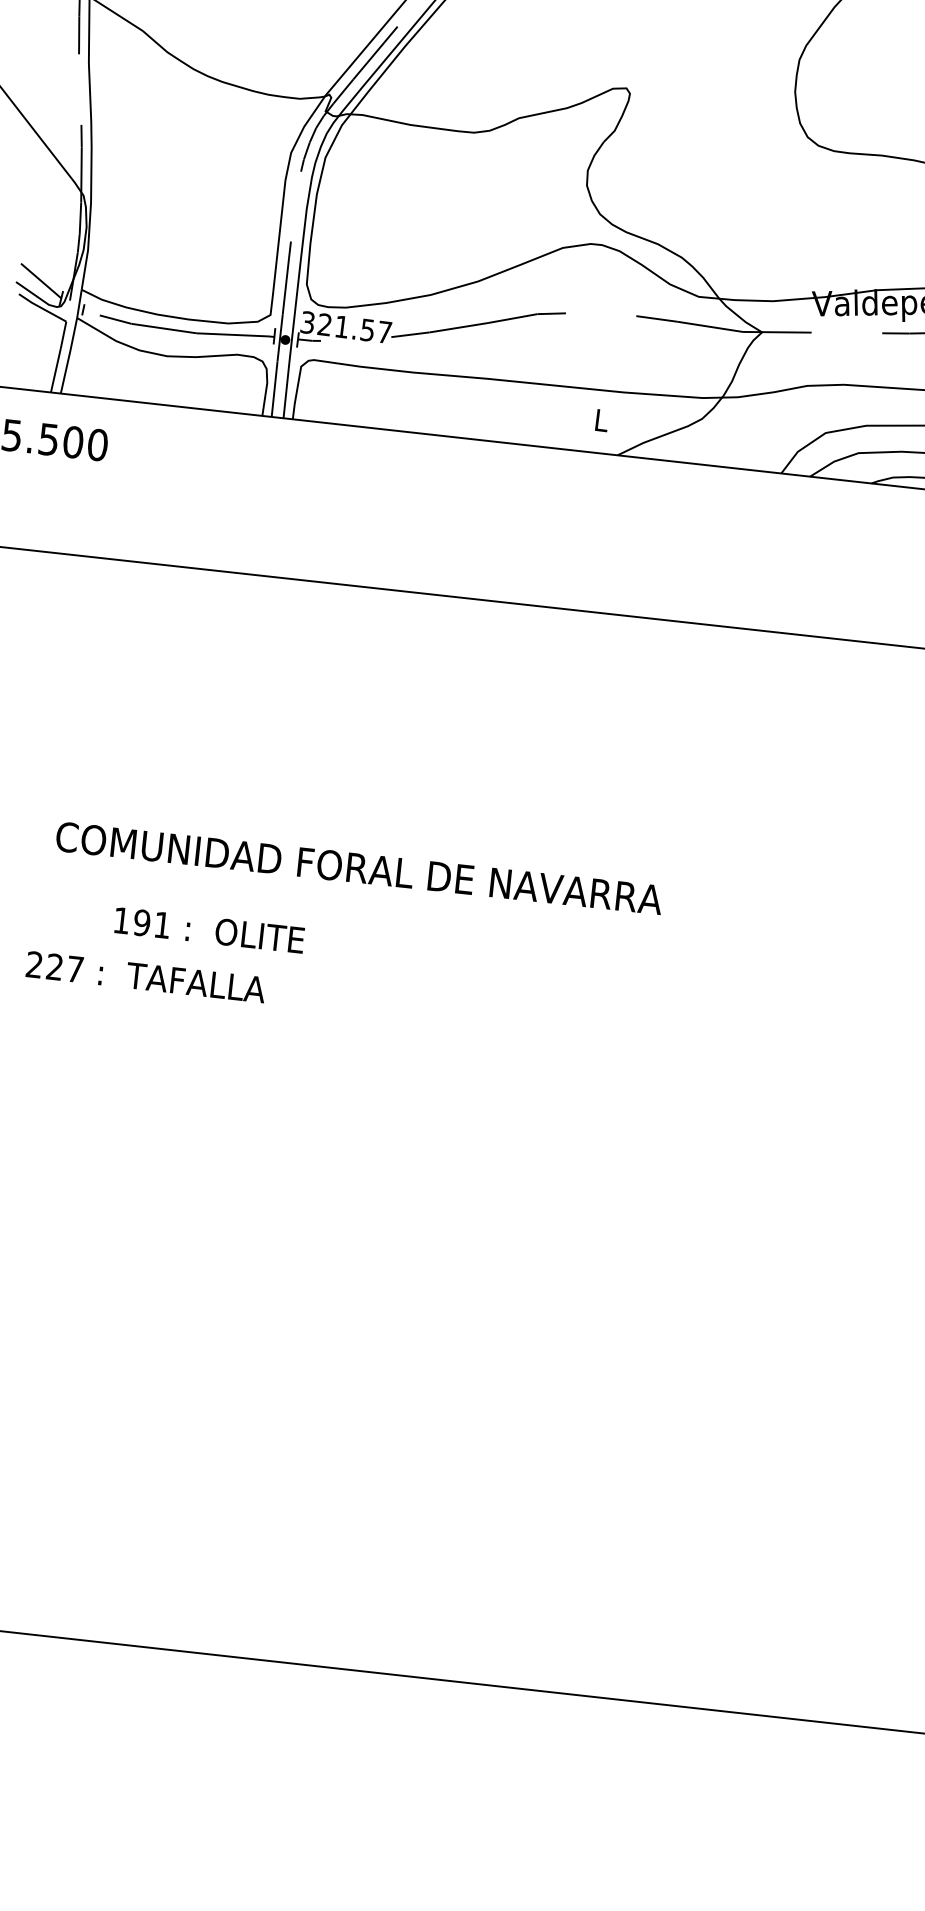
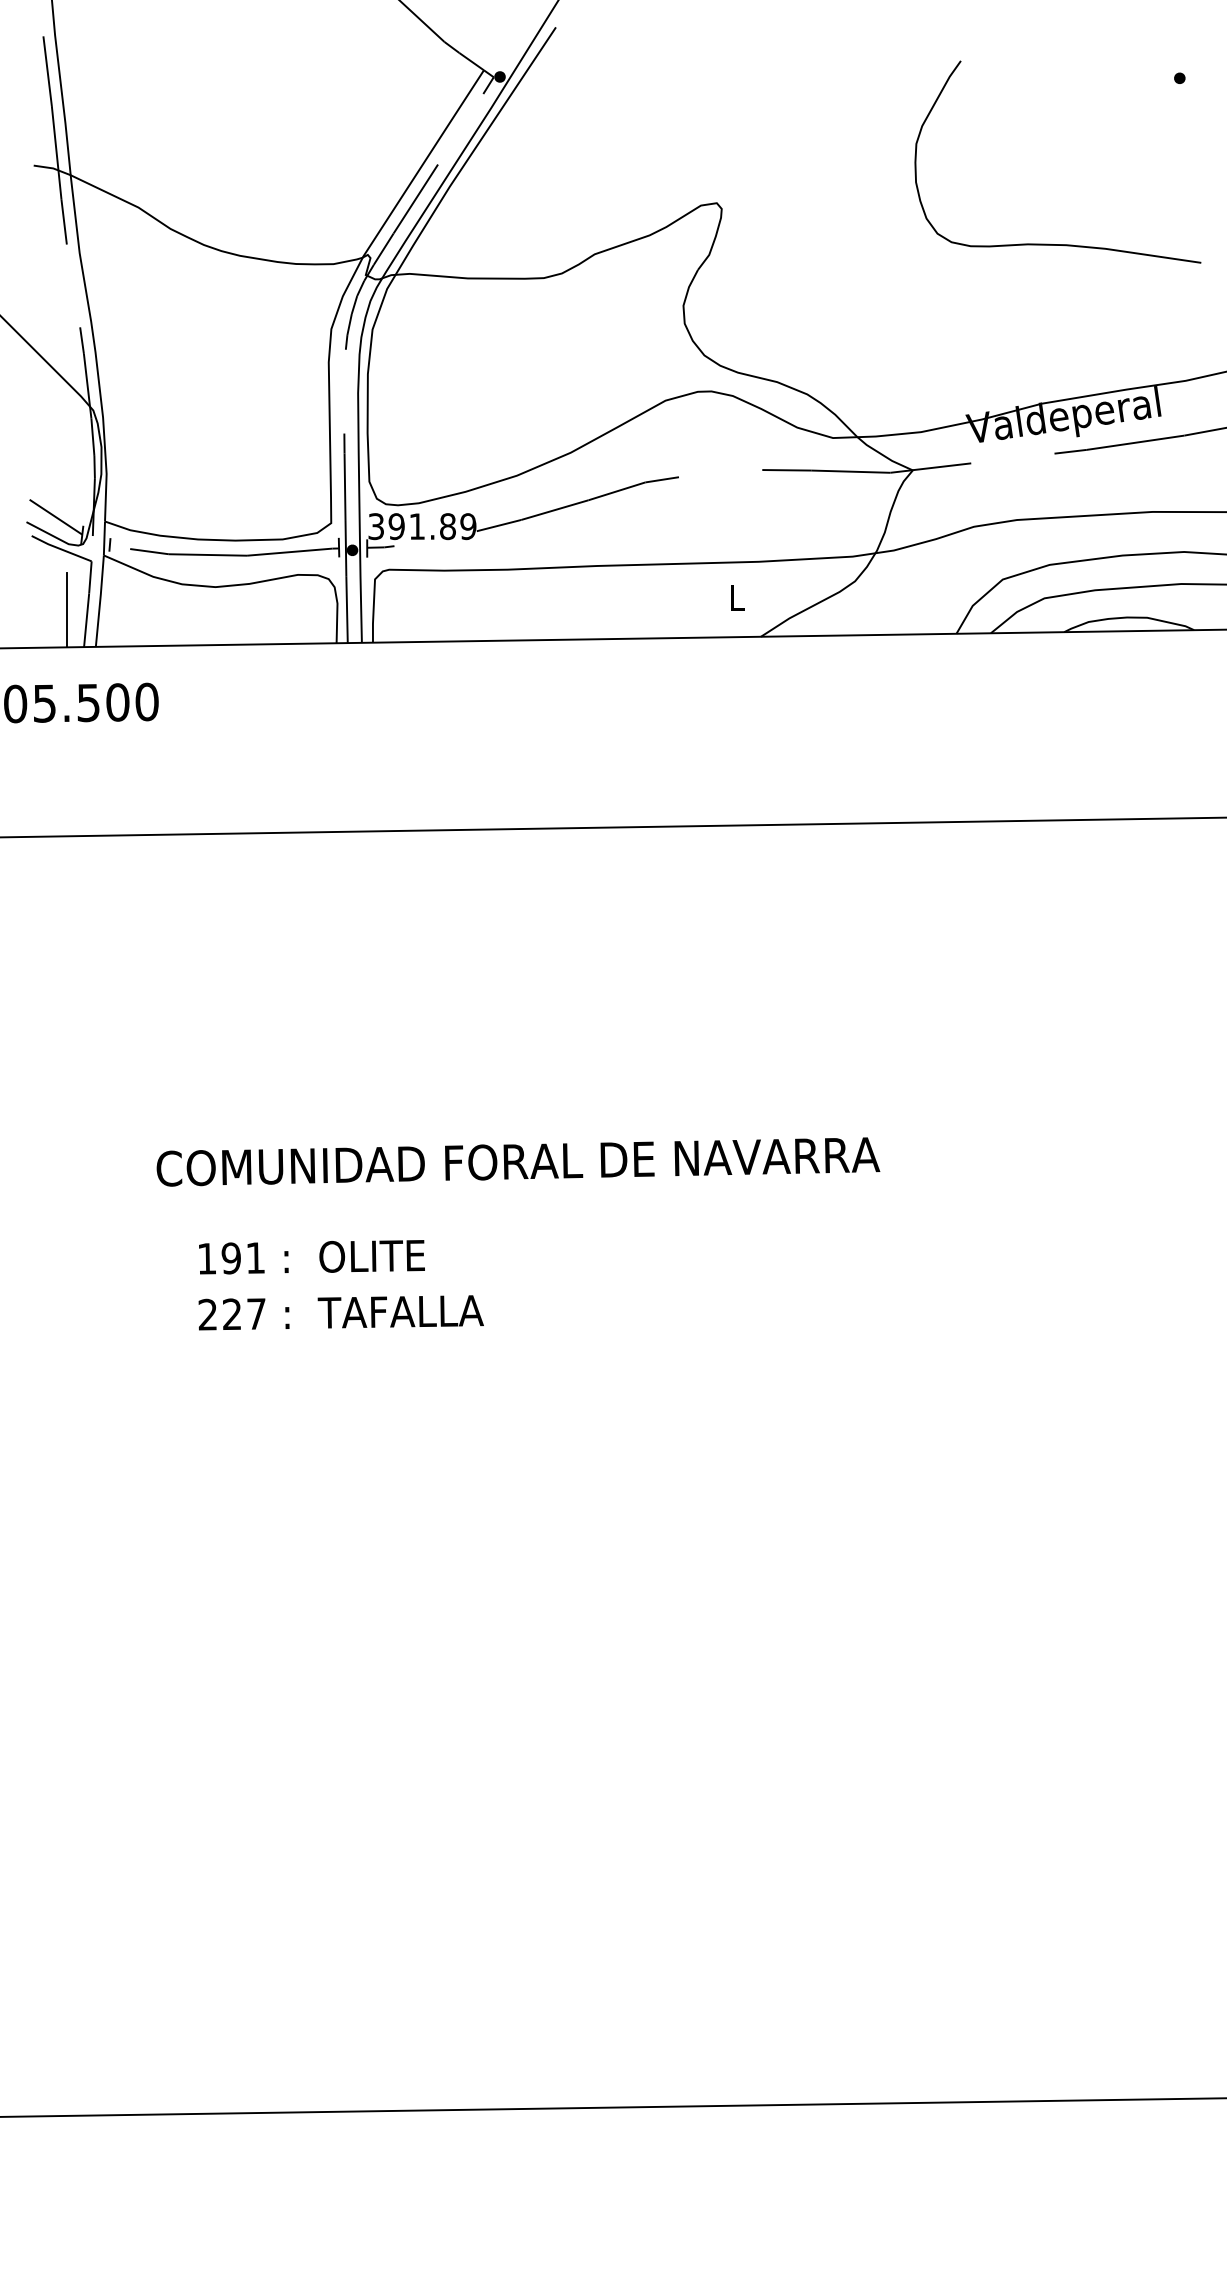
text: (354, 328) -> (432, 526), 321.57 -> 391.89
line: (40, 359) -> (66, 609), added
text: (209, 930) -> (311, 1257), moved
text: (145, 976) -> (340, 1312), moved

